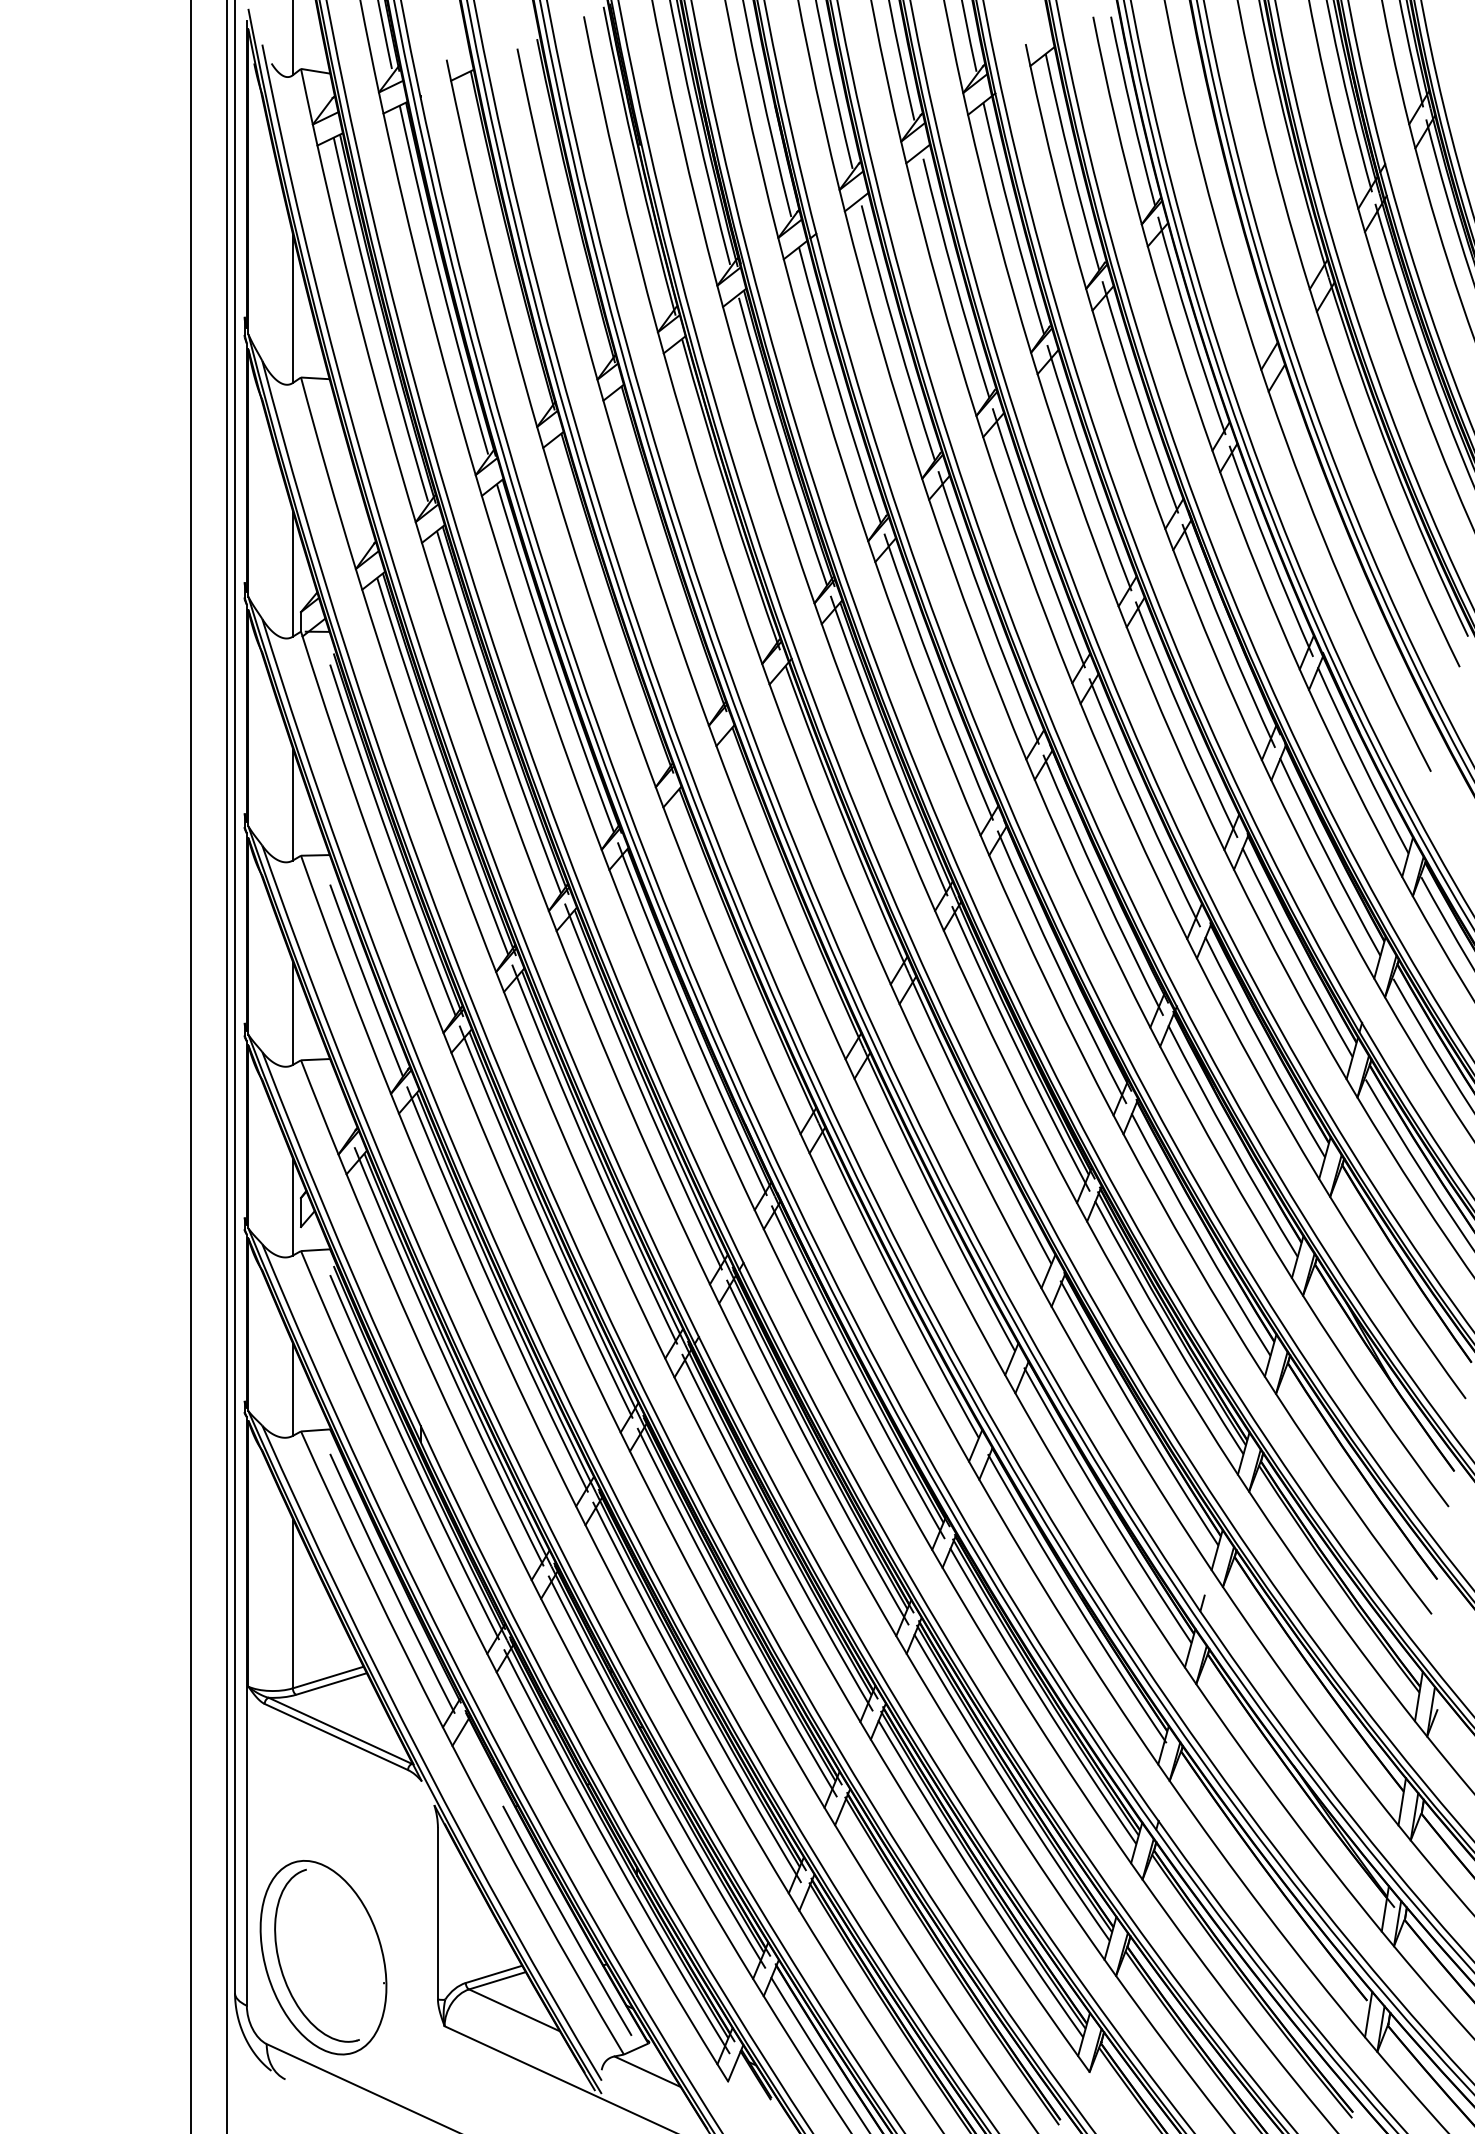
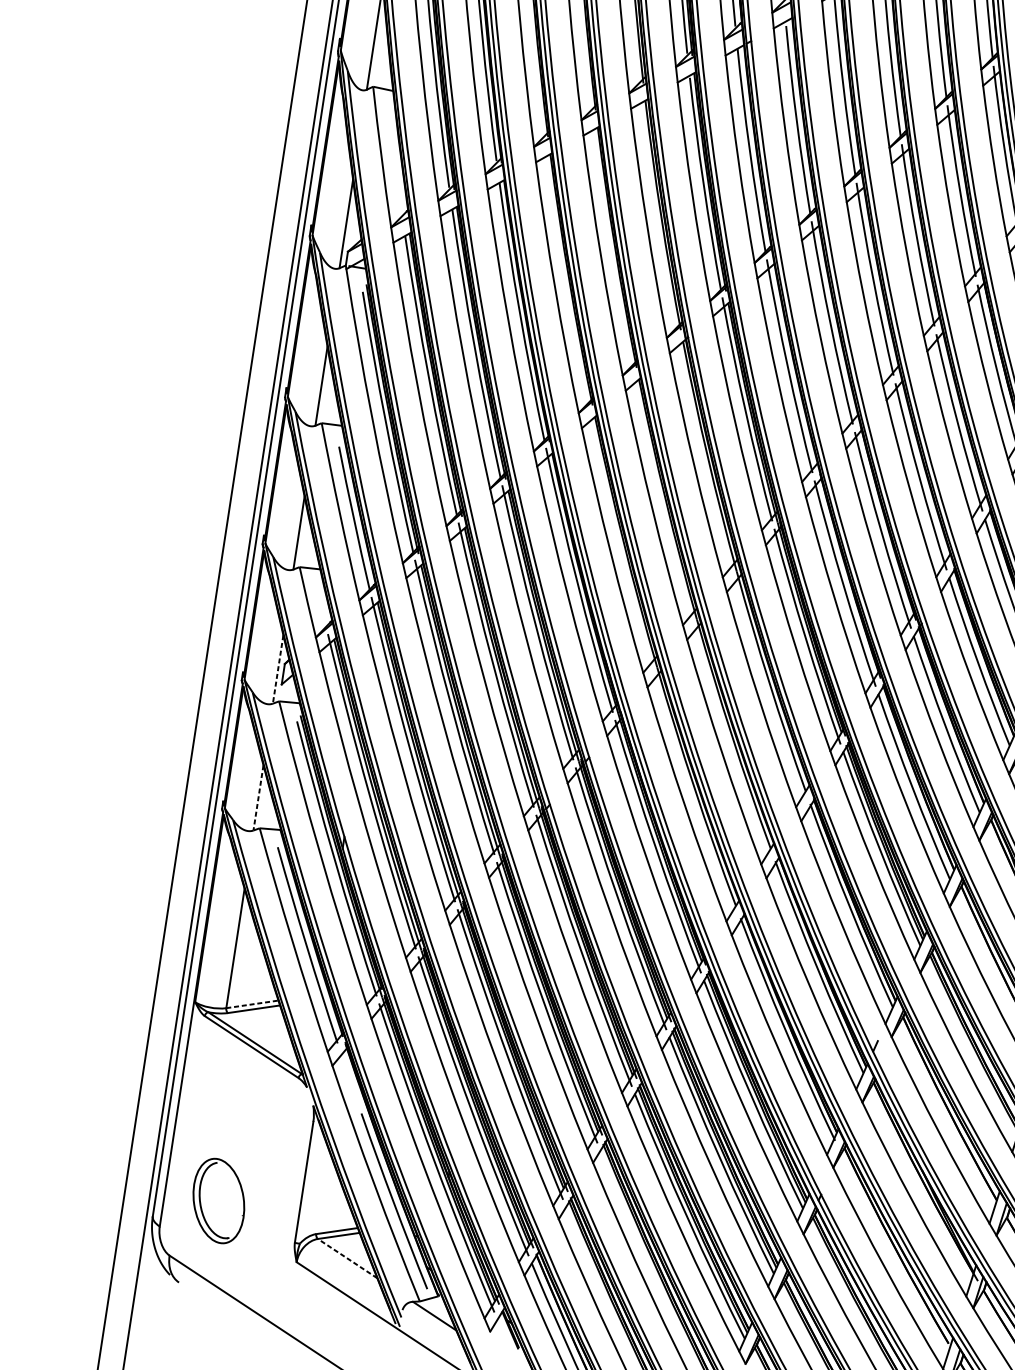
line: (292, 1206) -> (277, 669), solid -> dashed
line: (292, 1390) -> (258, 798), solid -> dashed
line: (328, 1677) -> (252, 1004), solid -> dashed
part: (323, 1957) -> (218, 1200), size x0.6
line: (514, 2010) -> (347, 1258), solid -> dashed

